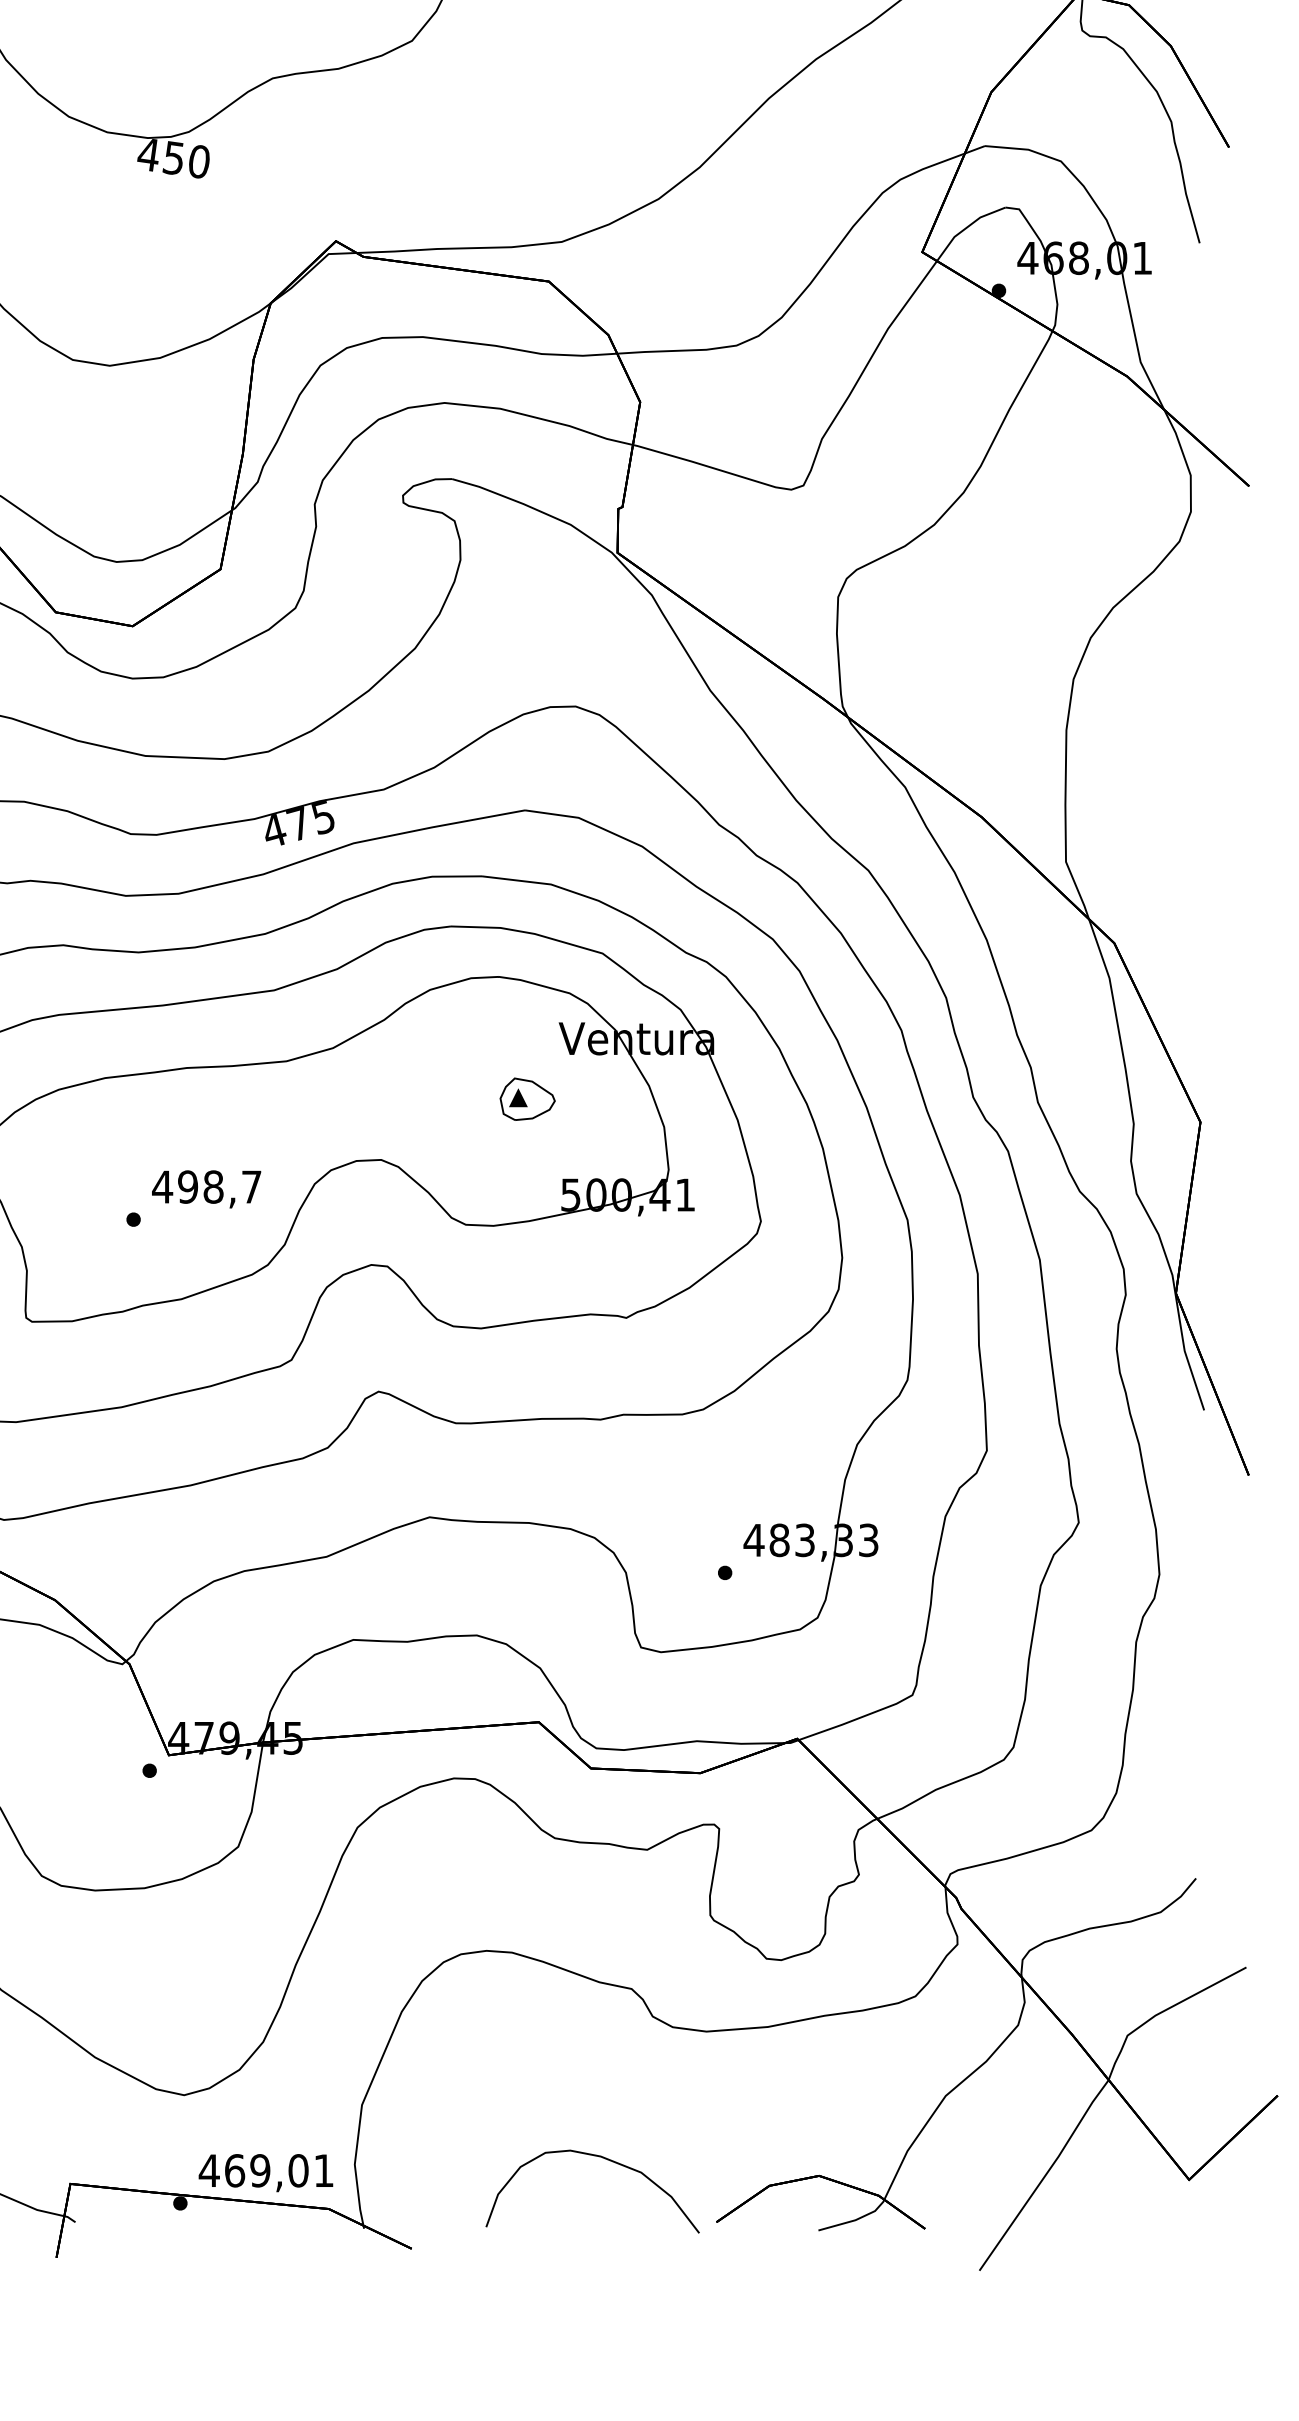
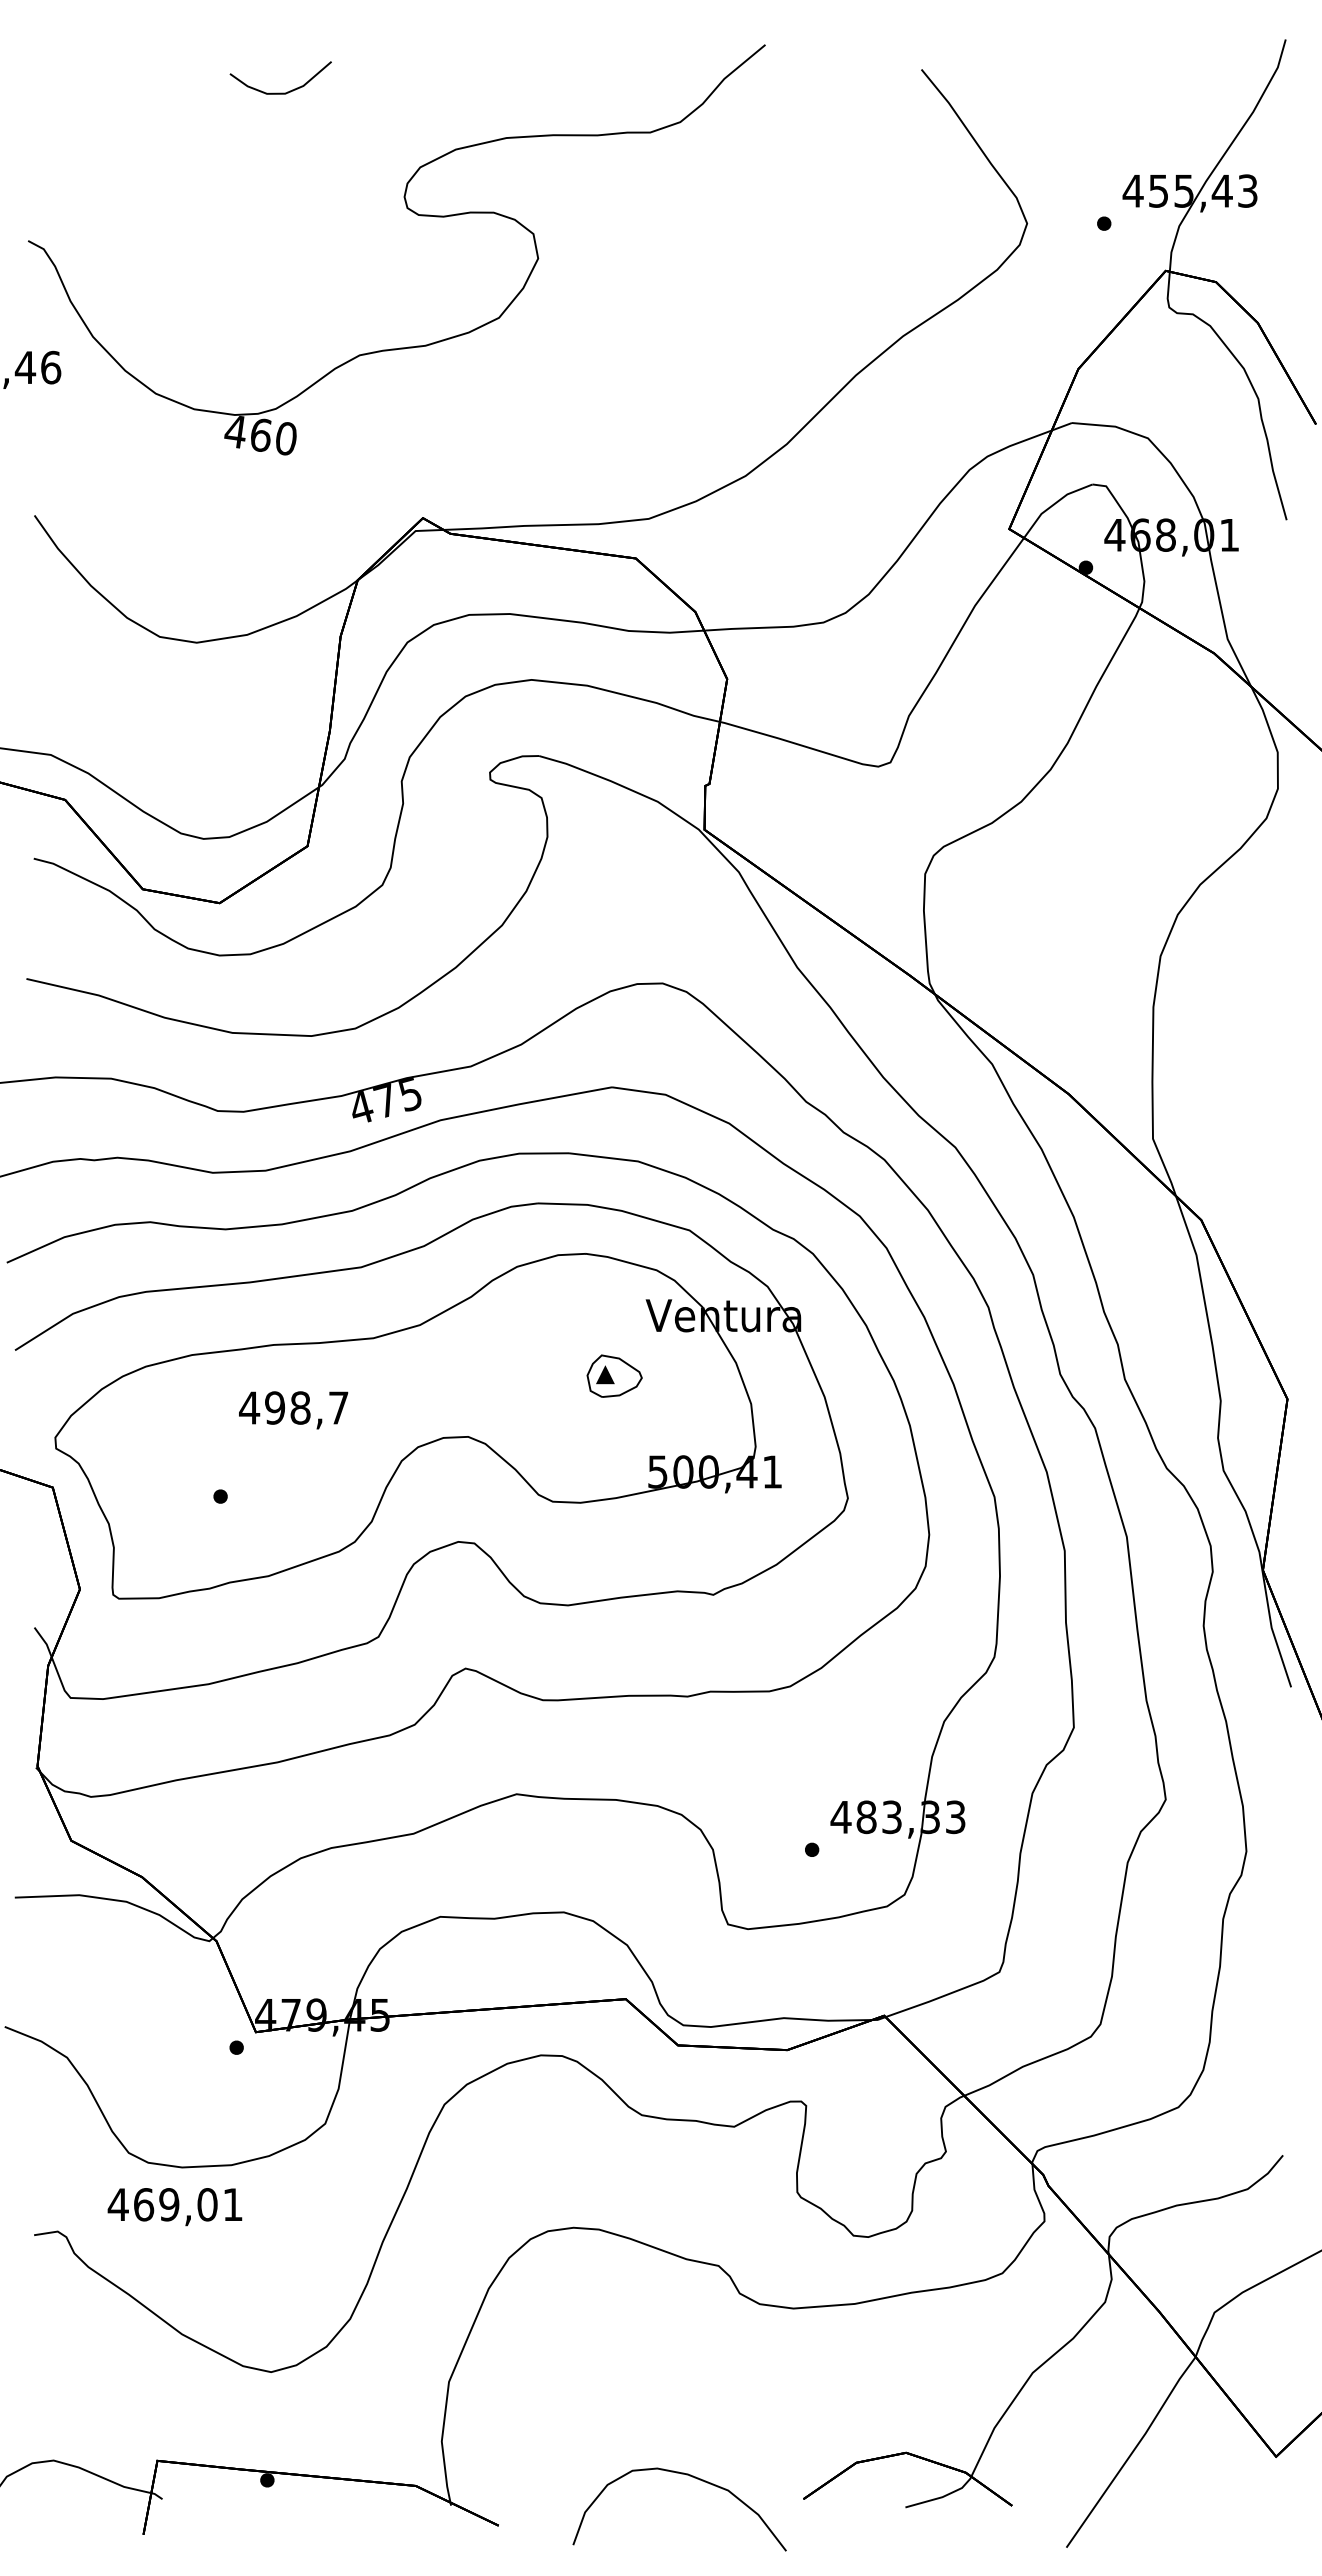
text: (173, 157) -> (260, 434), 450 -> 460
text: (206, 1189) -> (293, 1410), moved
curve: (607, 2160) -> (694, 2478), moved
text: (265, 2173) -> (174, 2207), moved

